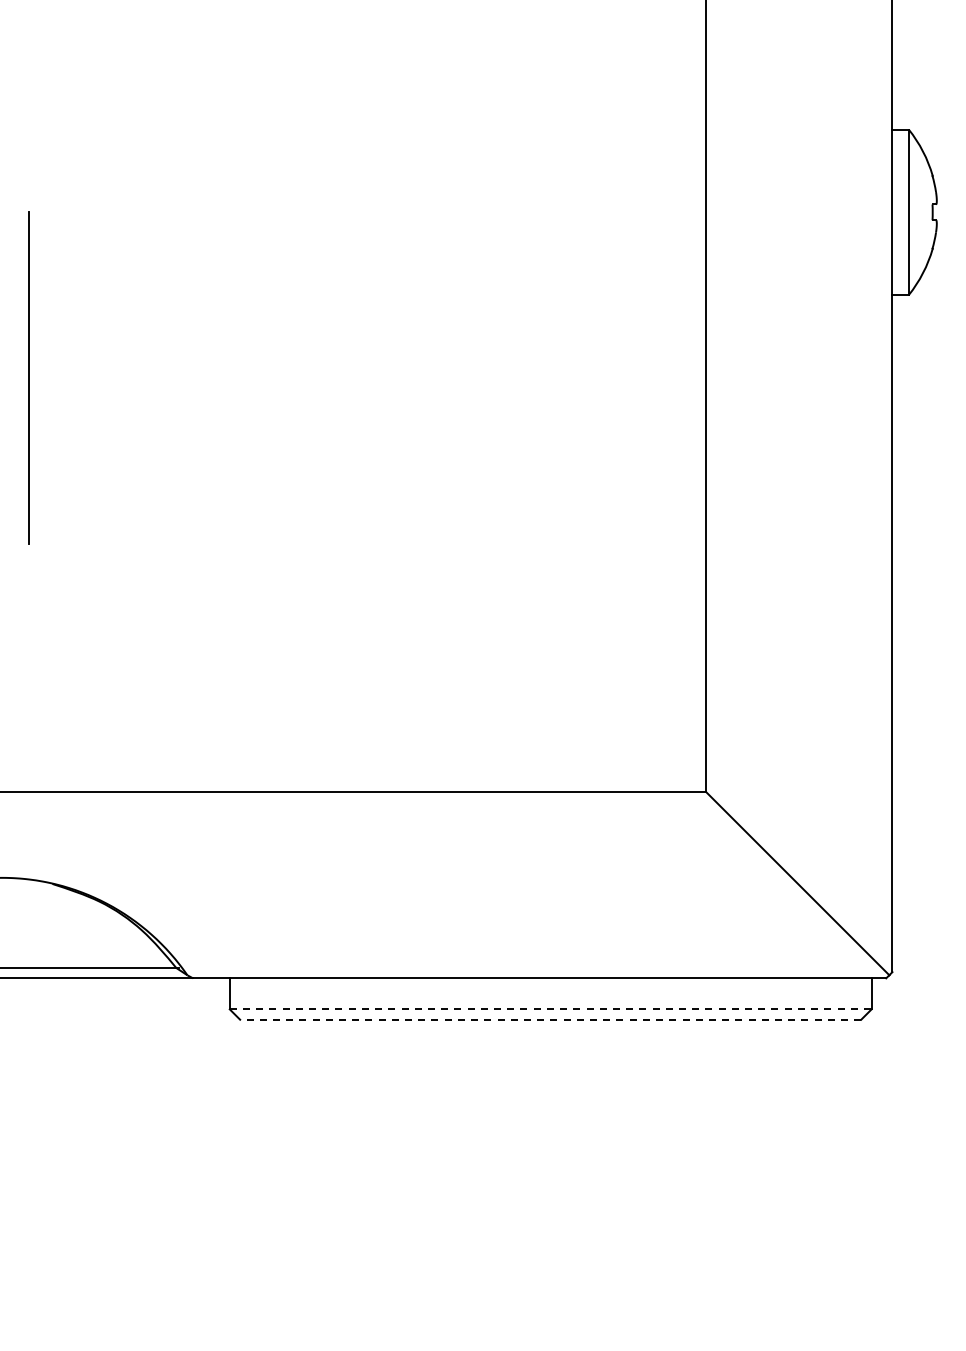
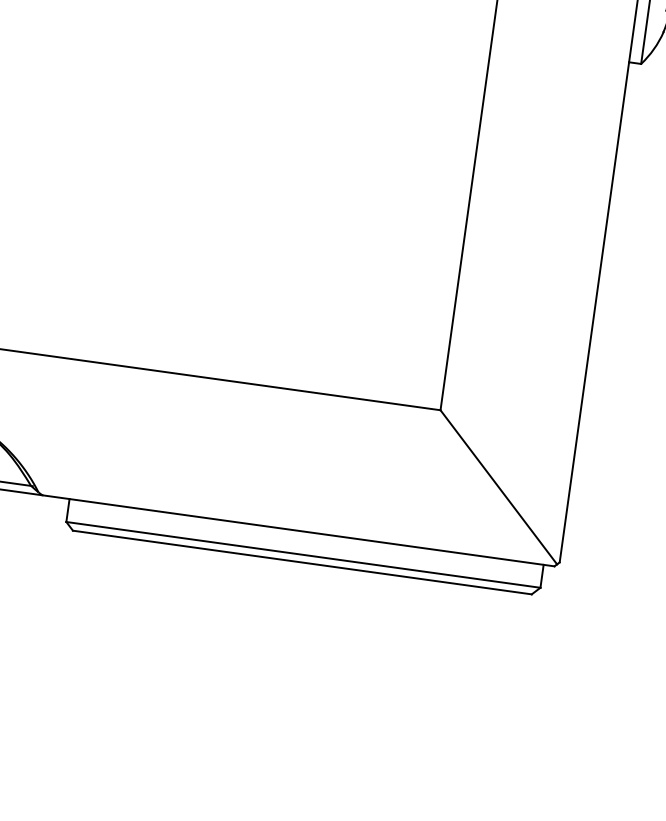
line: (550, 1009) -> (303, 554), dashed -> solid
line: (550, 1019) -> (302, 562), dashed -> solid

